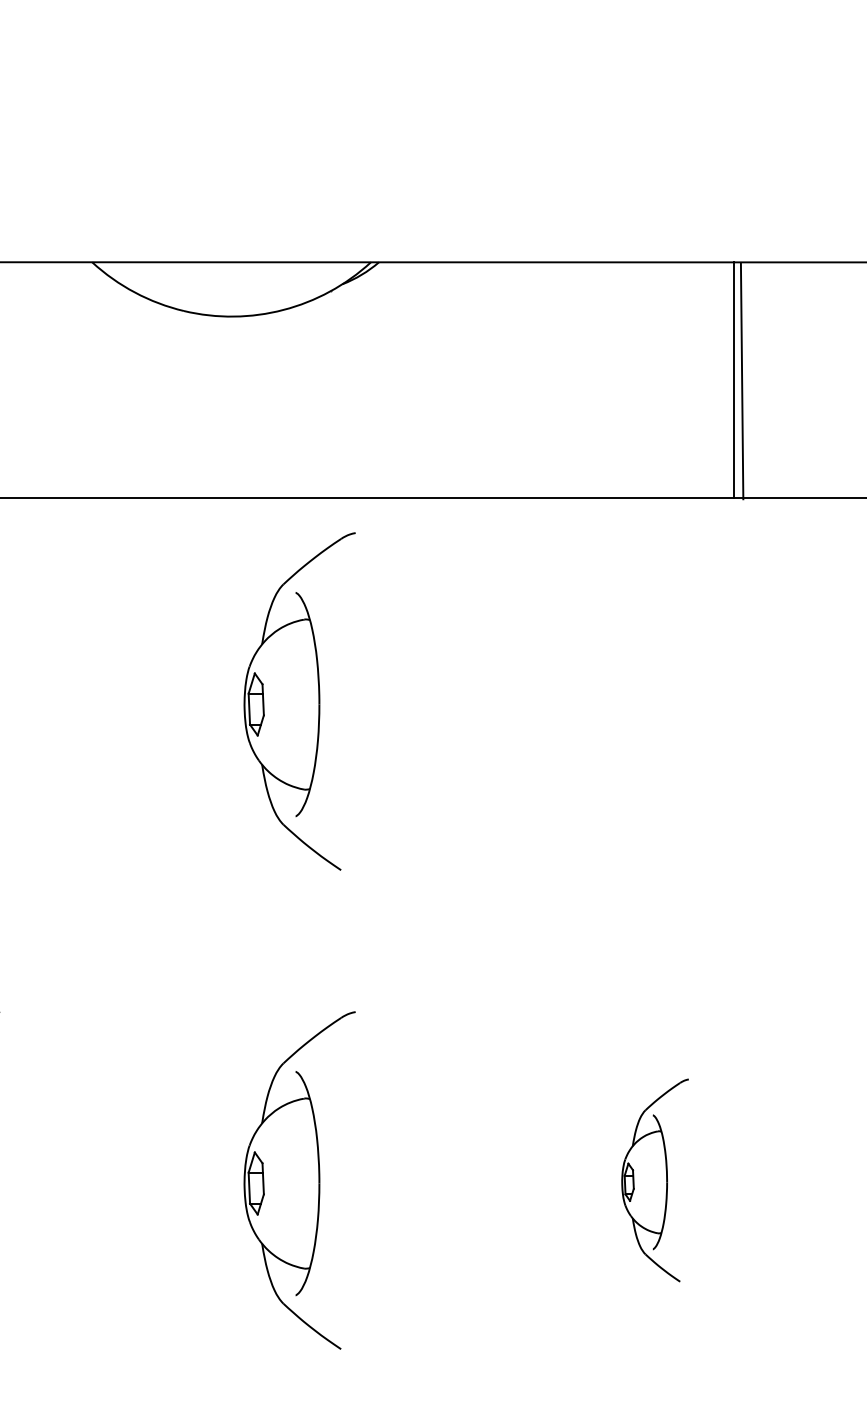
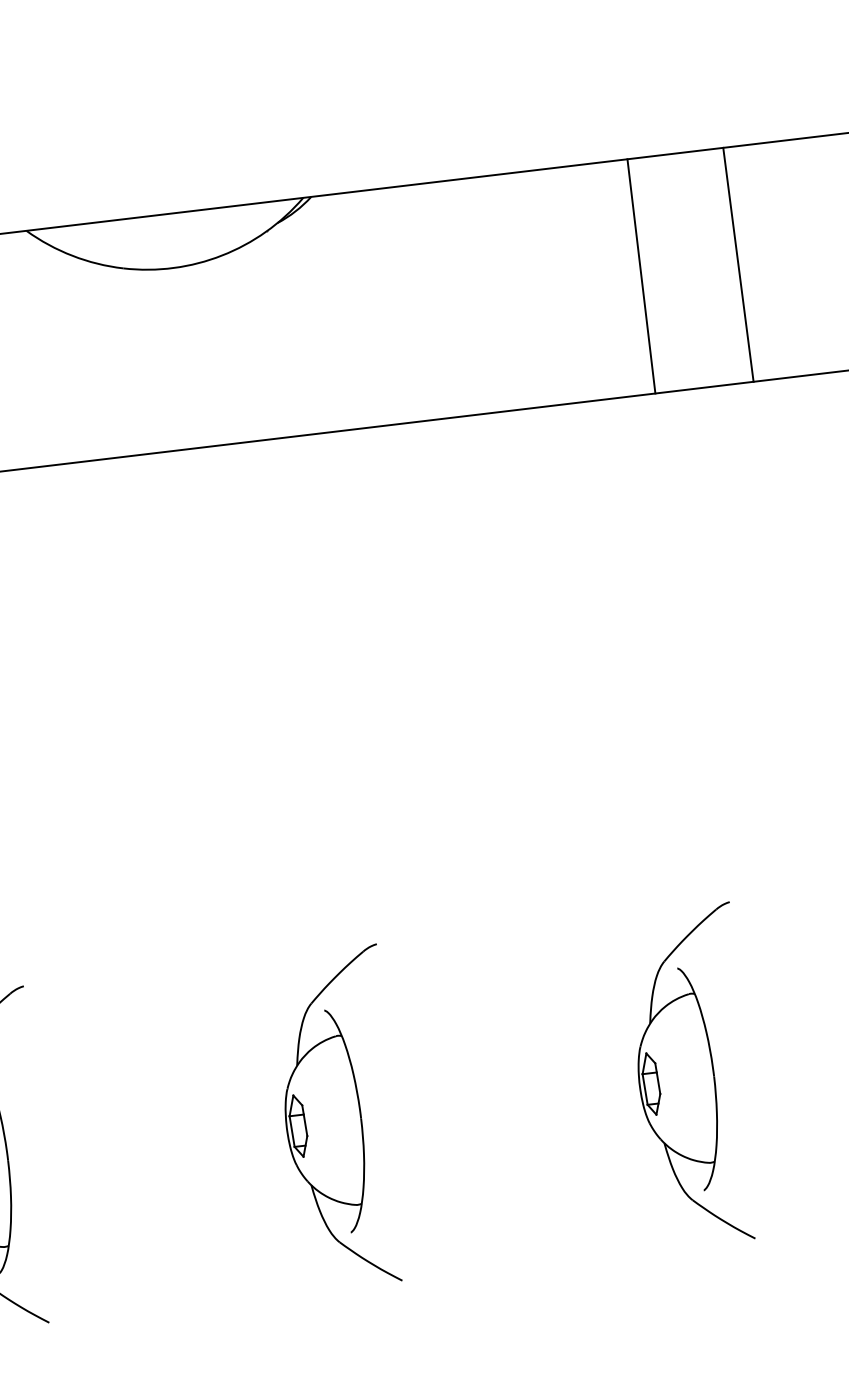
line: (734, 380) -> (641, 276), moved
line: (741, 381) -> (737, 265), moved
part: (299, 701) -> (284, 642), removed
part: (655, 1180) -> (694, 1075), size x1.67

